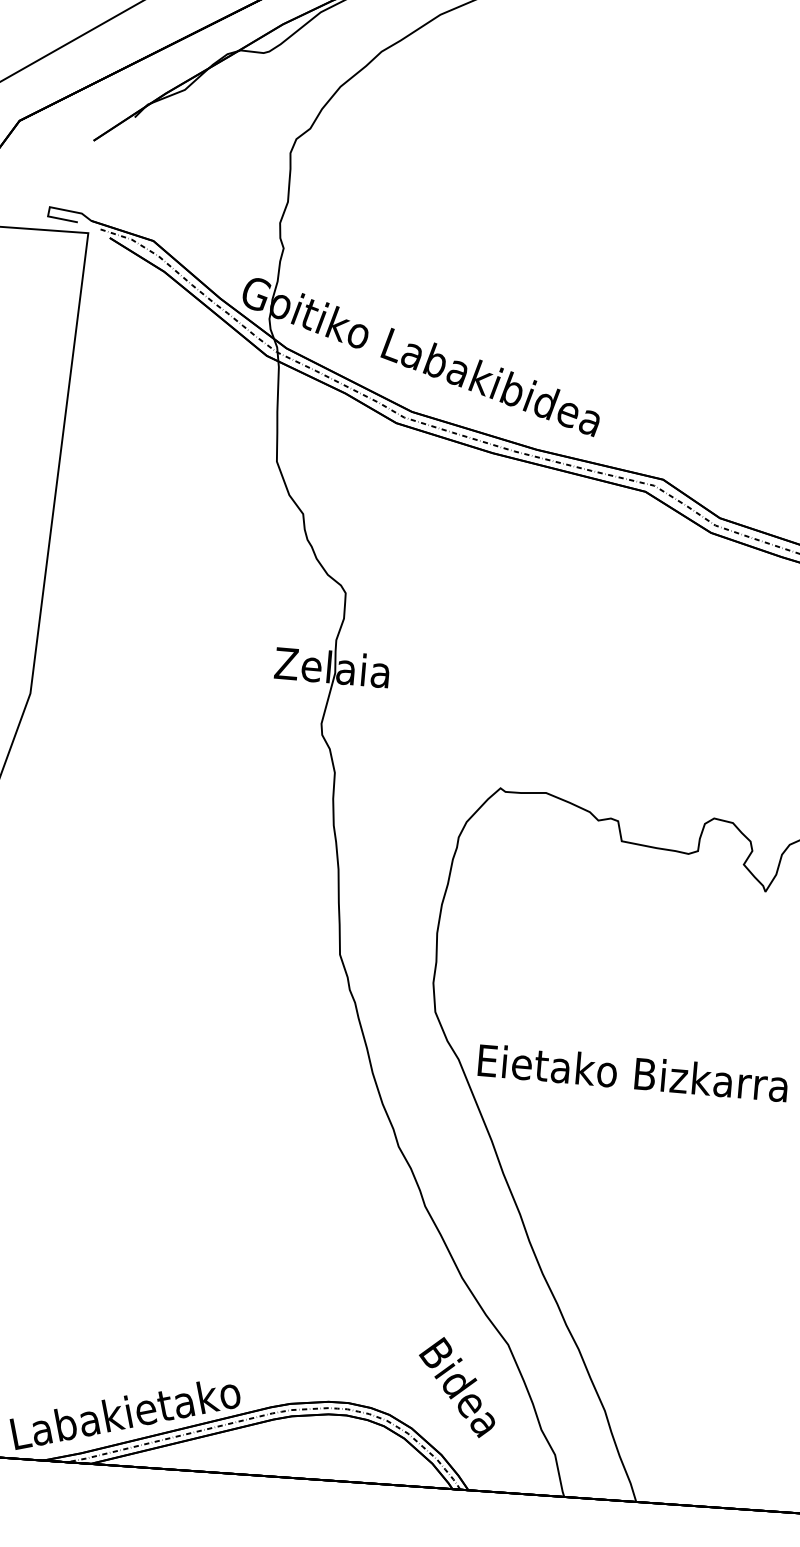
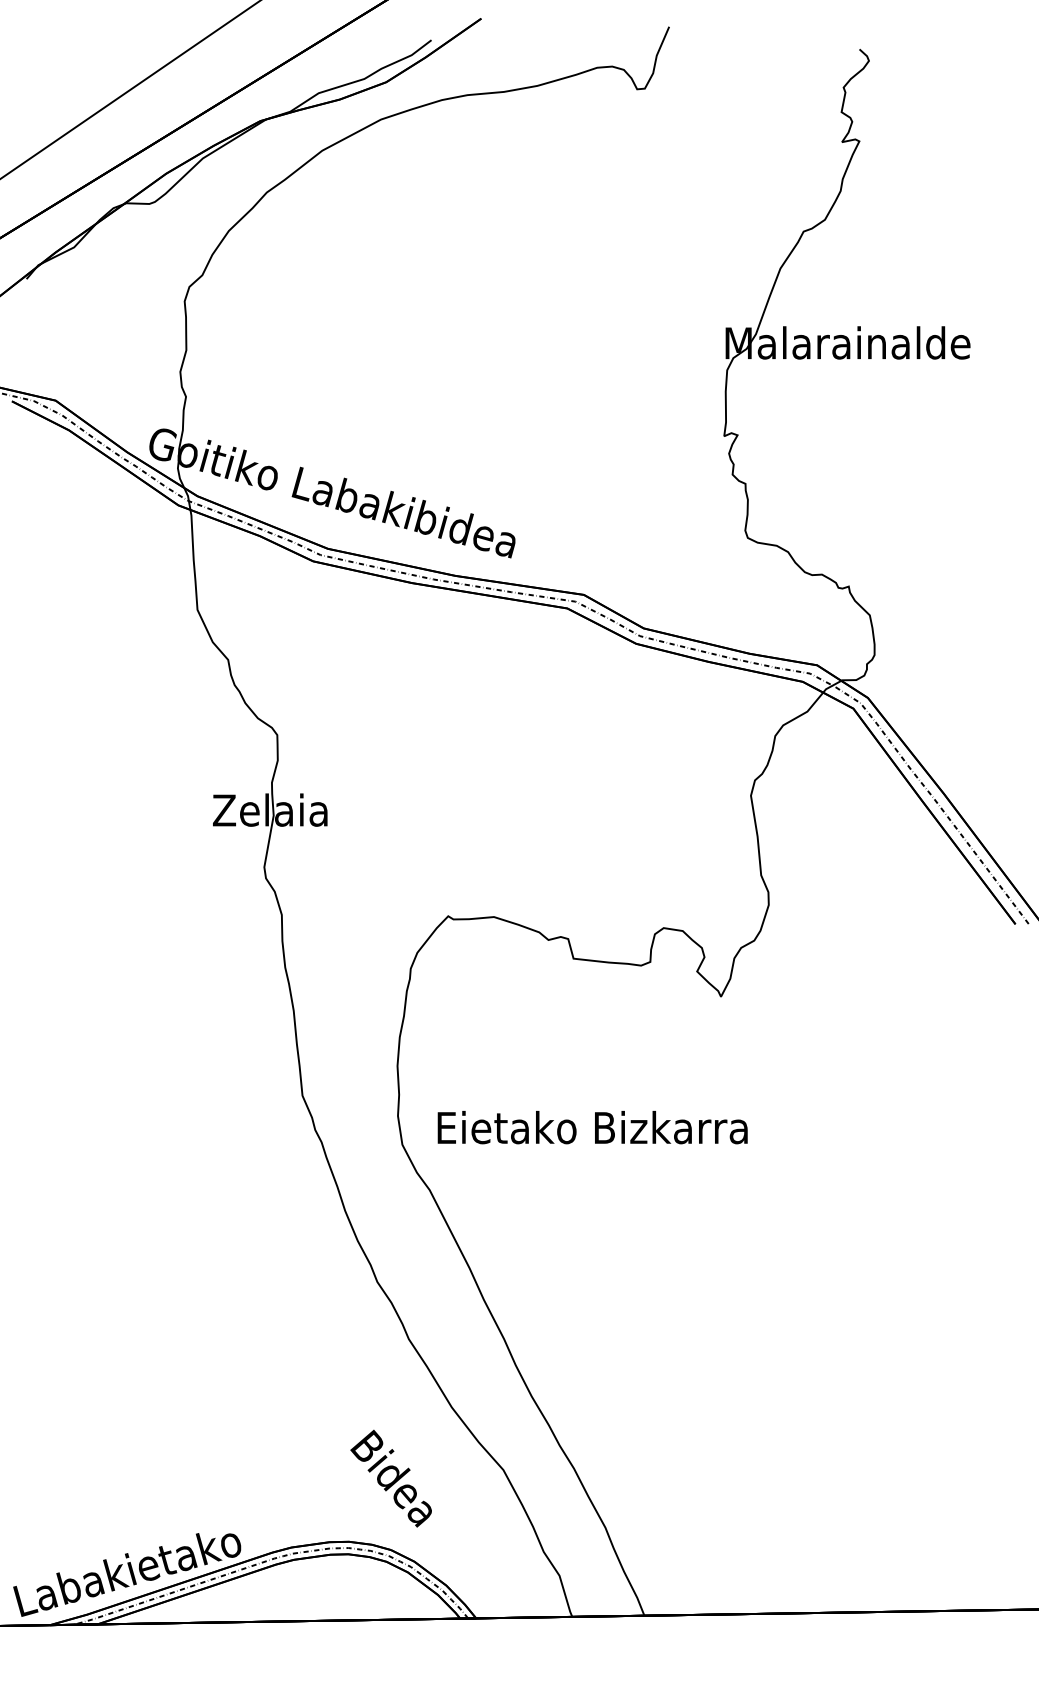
text: (632, 1072) -> (592, 1127), moved
text: (456, 1386) -> (390, 1478), moved

